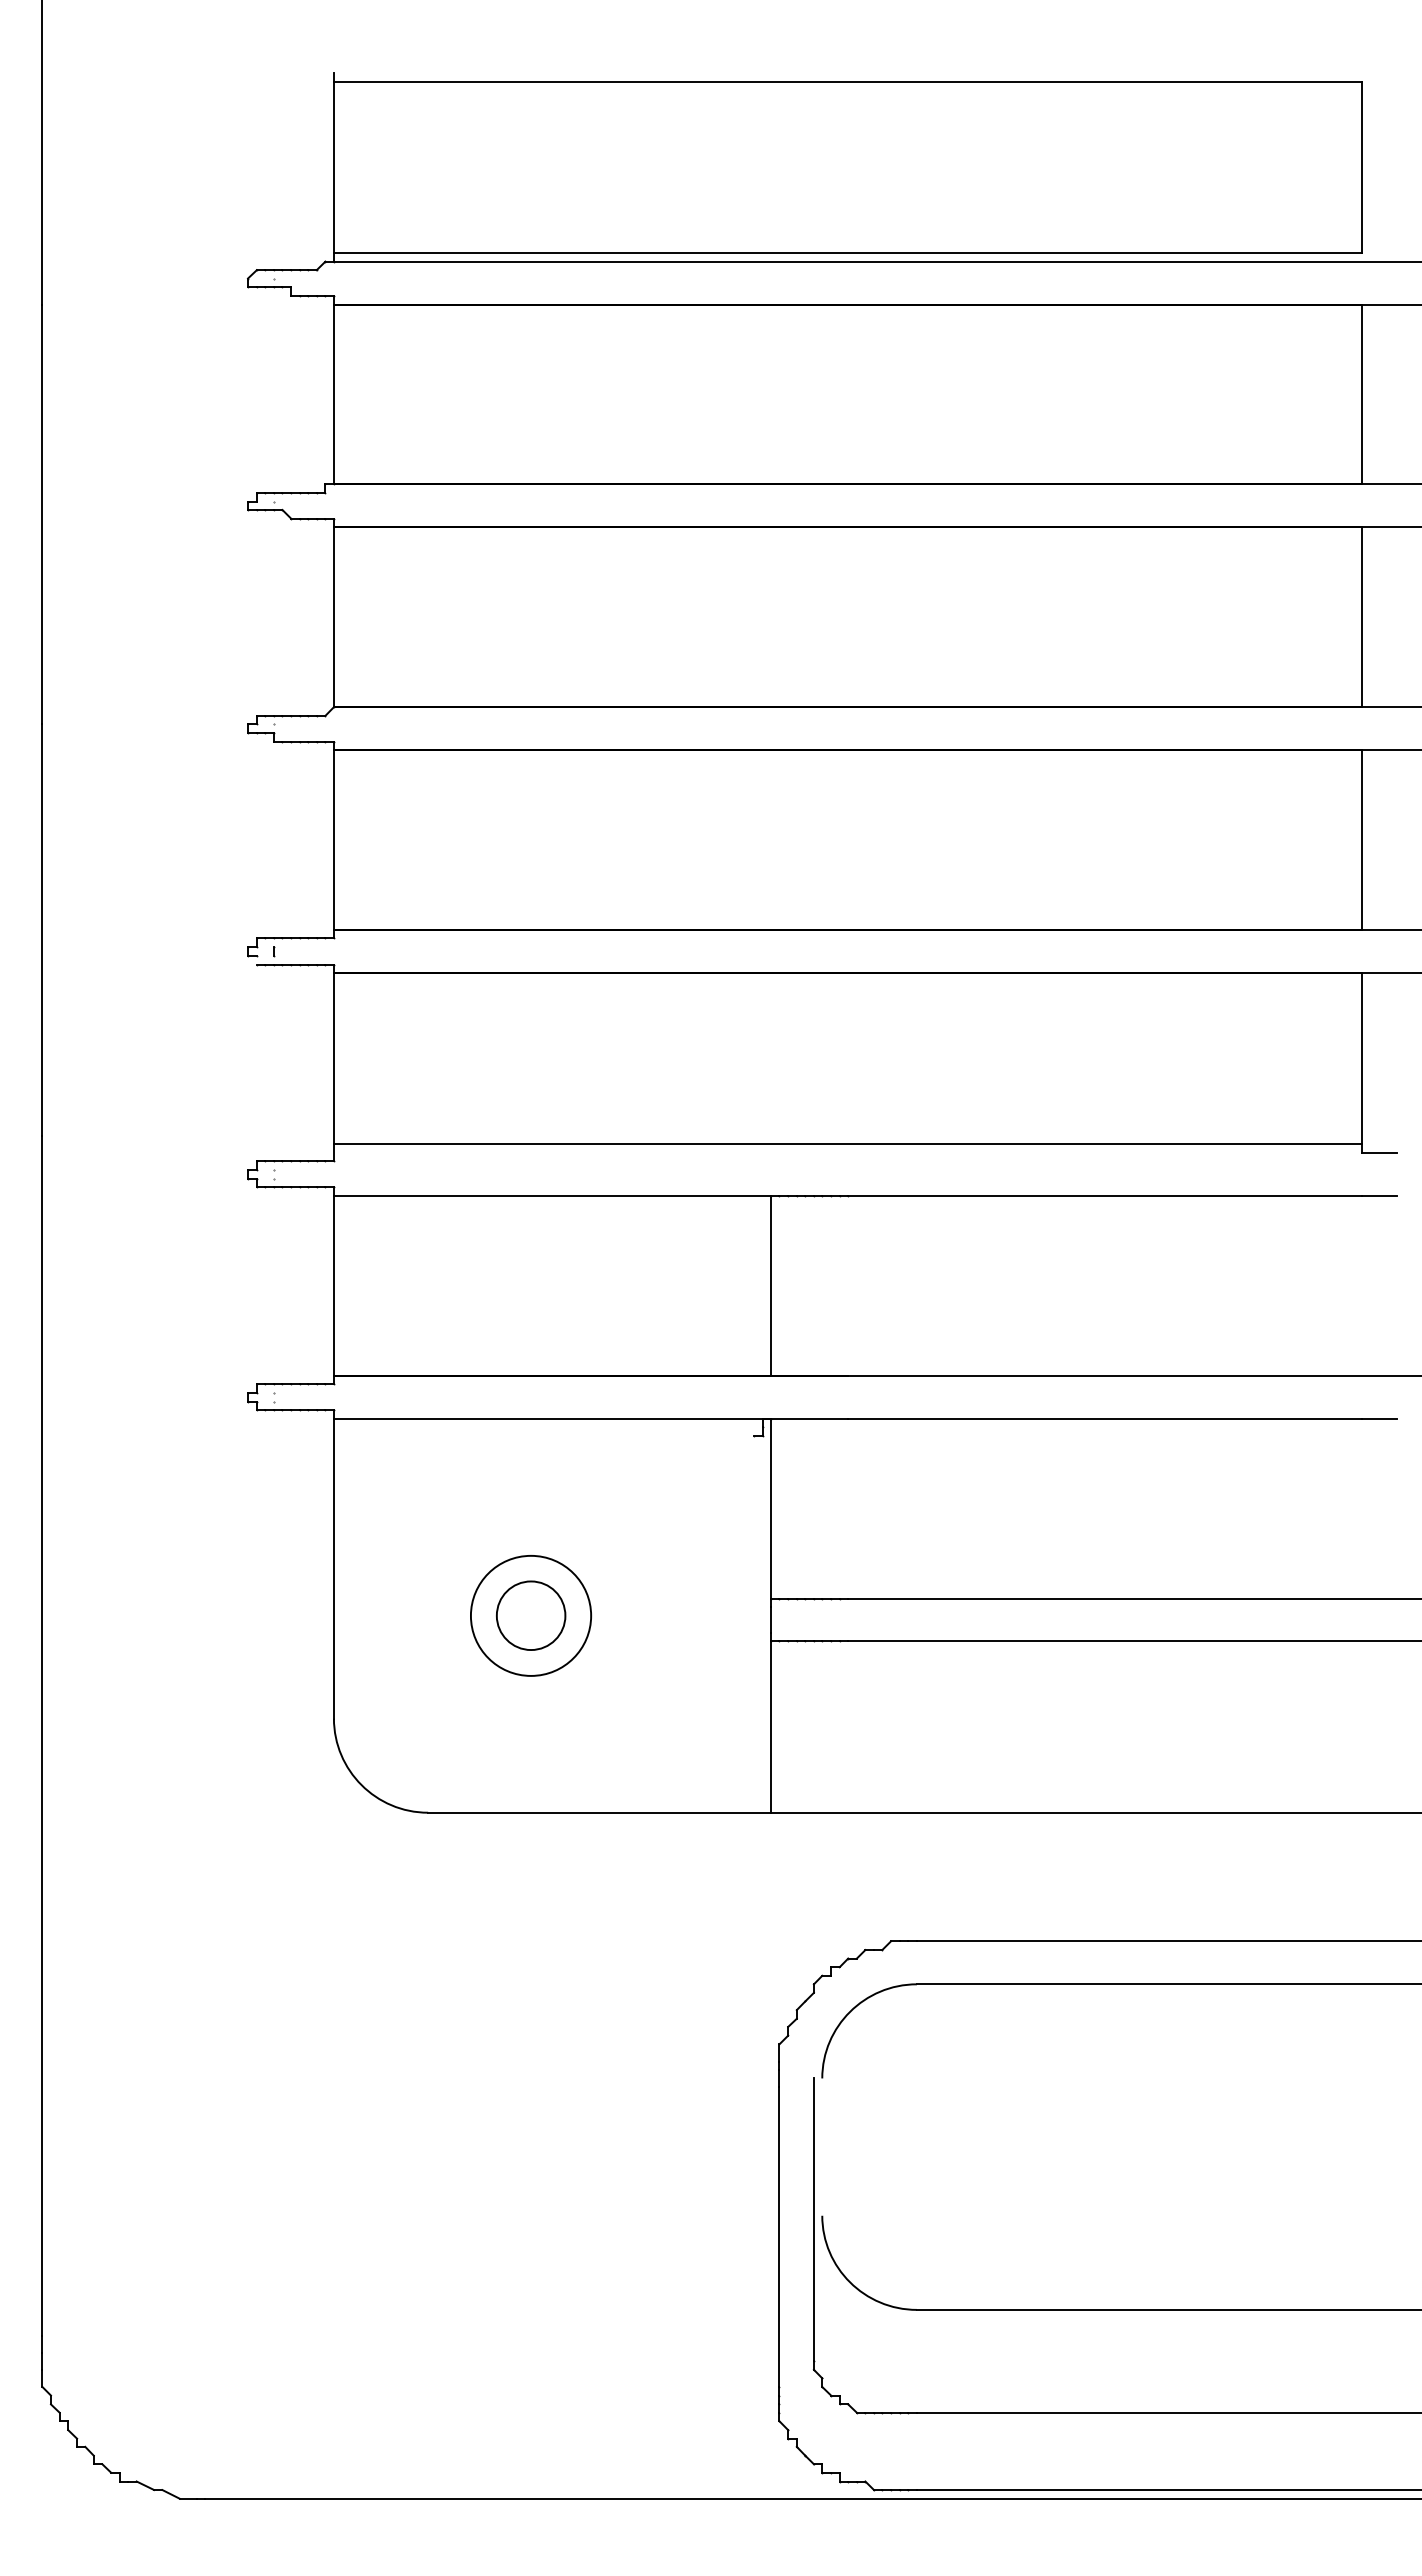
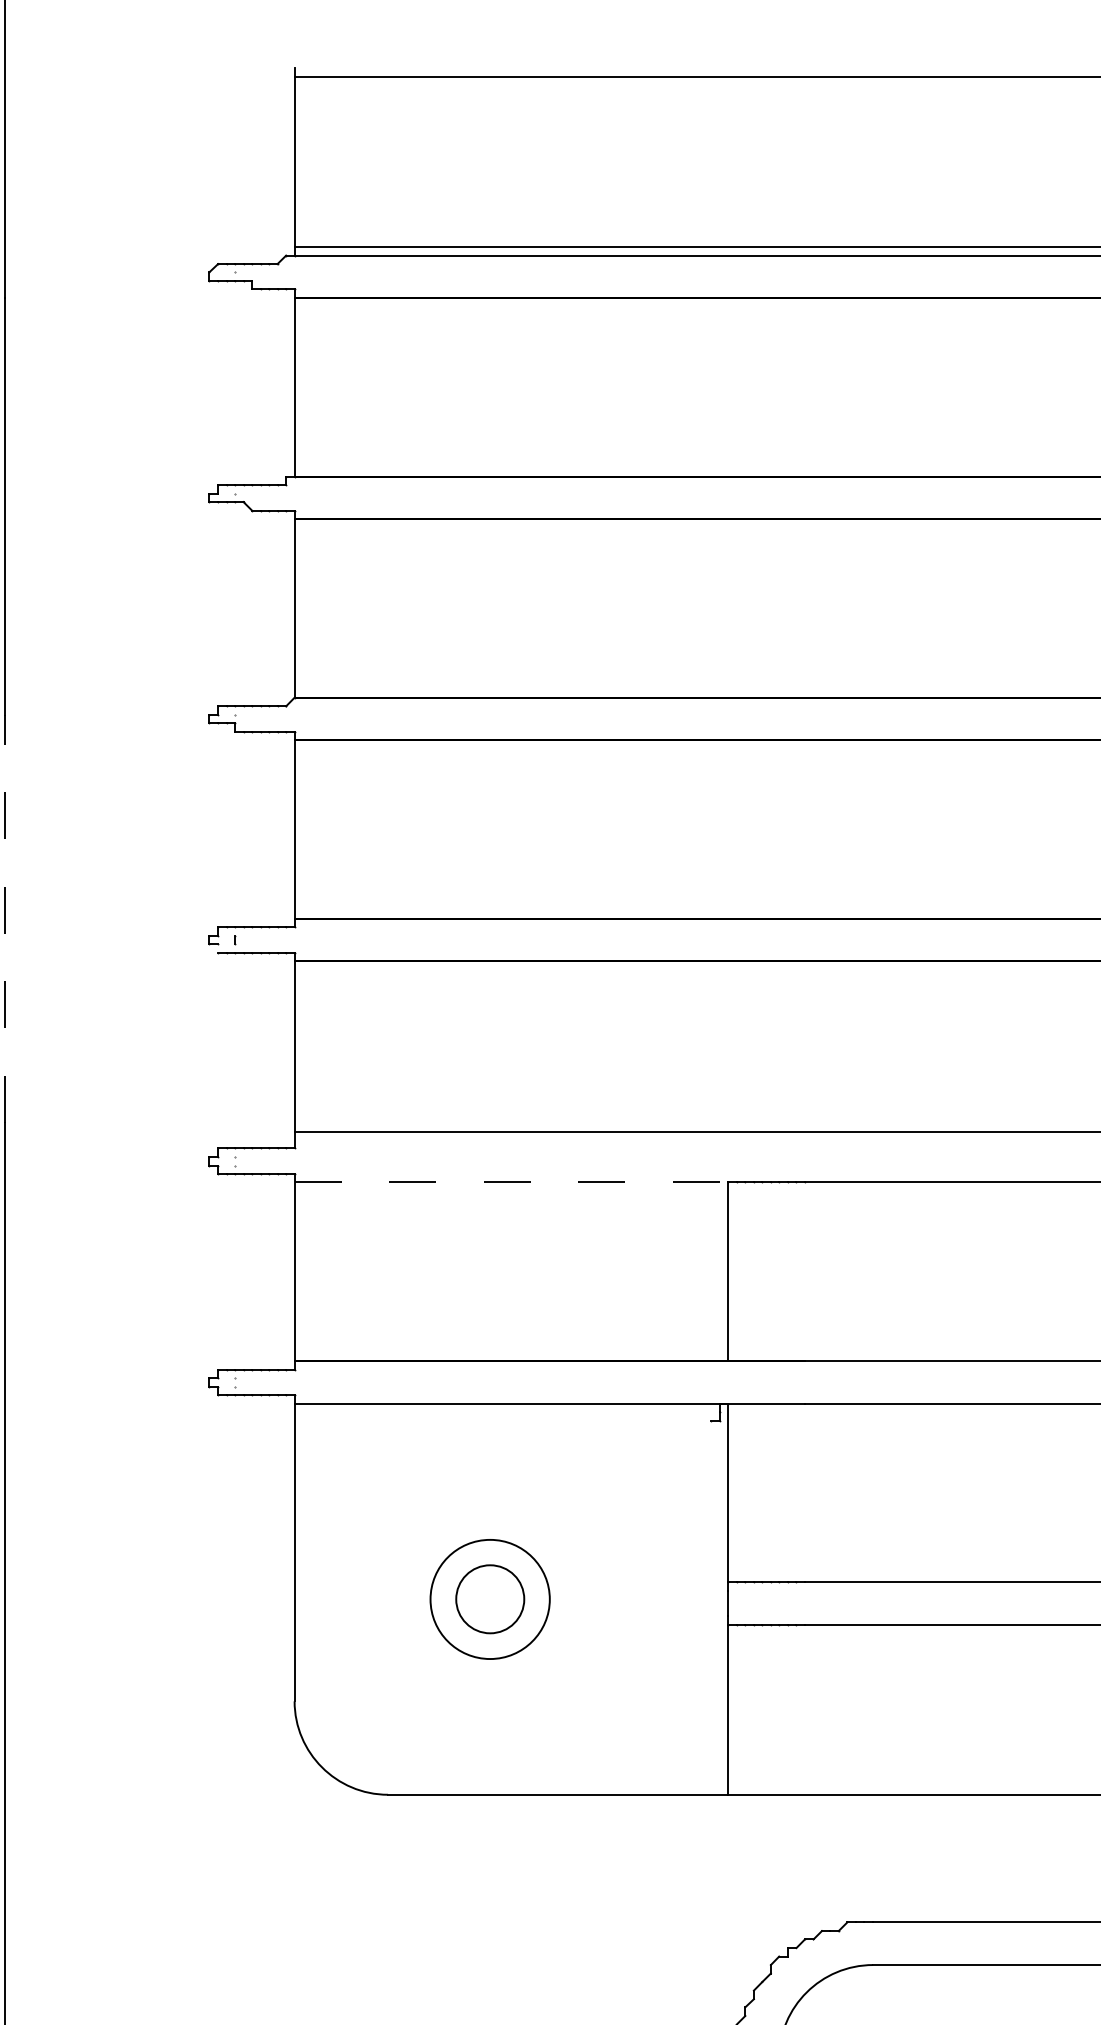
line: (42, 930) -> (5, 919), solid -> dashed
line: (552, 1195) -> (511, 1182), solid -> dashed

